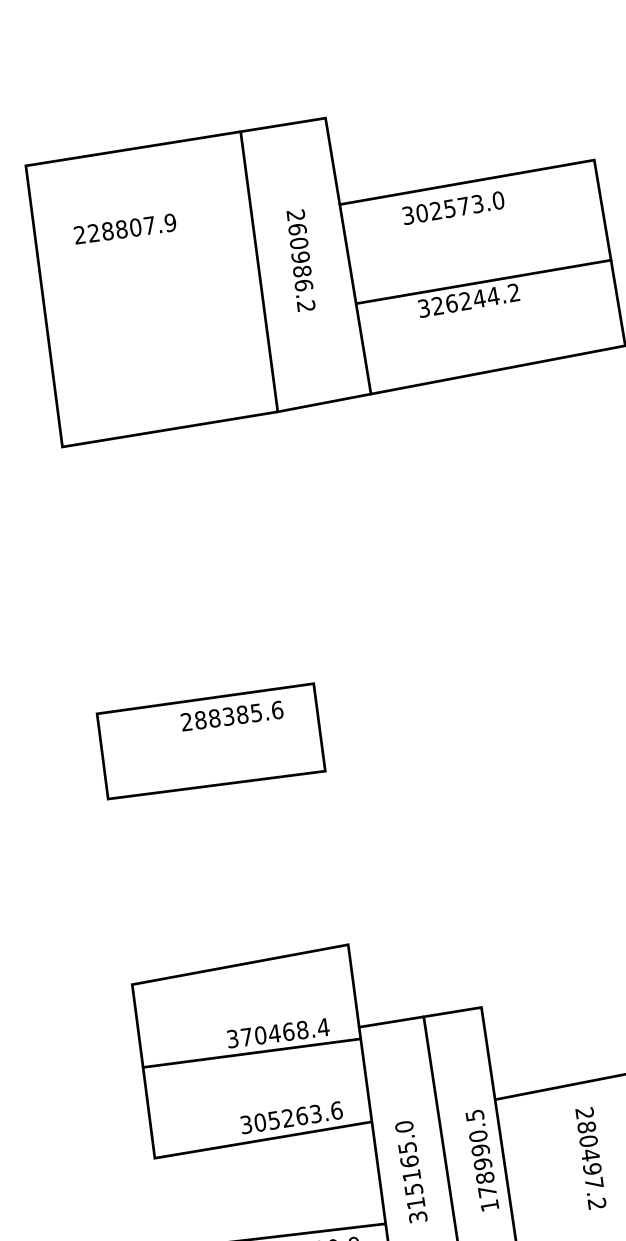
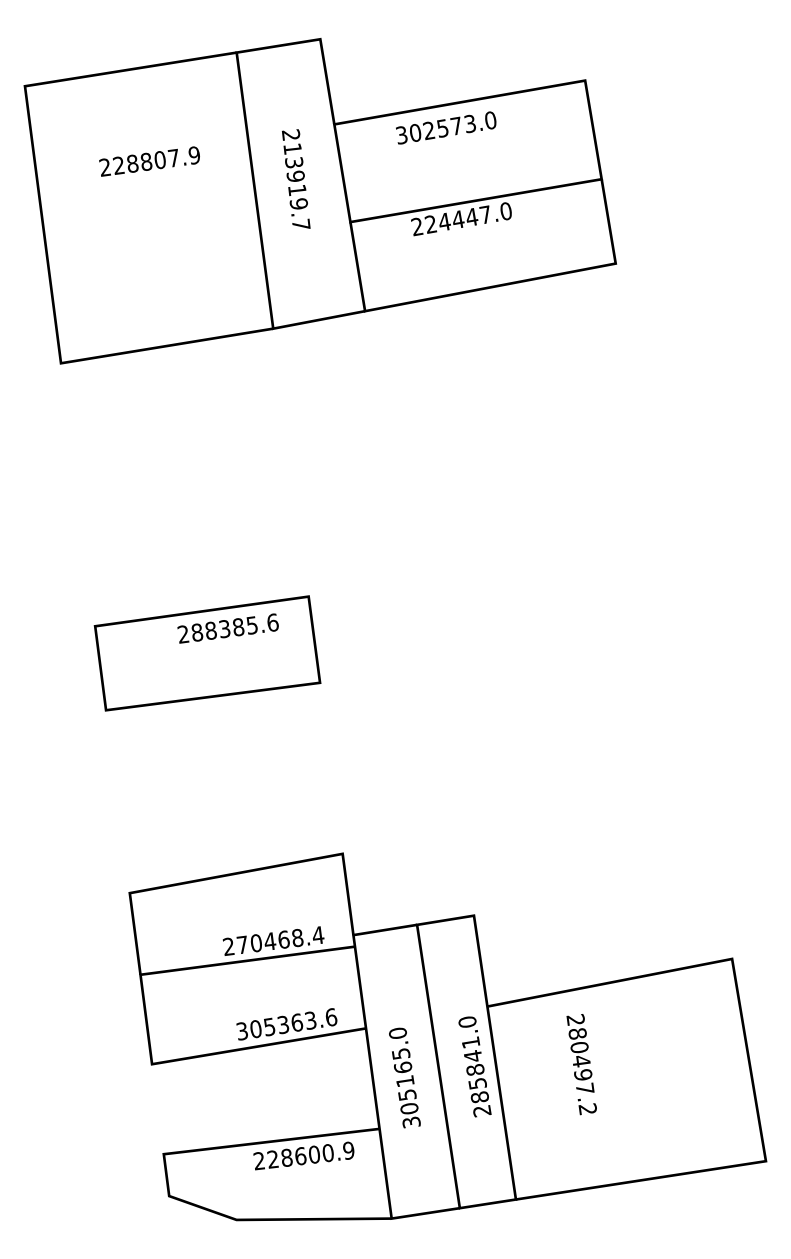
text: (124, 229) -> (149, 161), moved
text: (301, 267) -> (296, 186), 260986.2 -> 213919.7
text: (468, 301) -> (461, 219), 326244.2 -> 224447.0
text: (232, 1038) -> (228, 946), 370468.4 -> 270468.4
text: (288, 1118) -> (283, 1025), 305263.6 -> 305363.6
text: (482, 1160) -> (474, 1066), 178990.5 -> 285841.0
text: (416, 1203) -> (409, 1108), 315165.0 -> 305165.0

